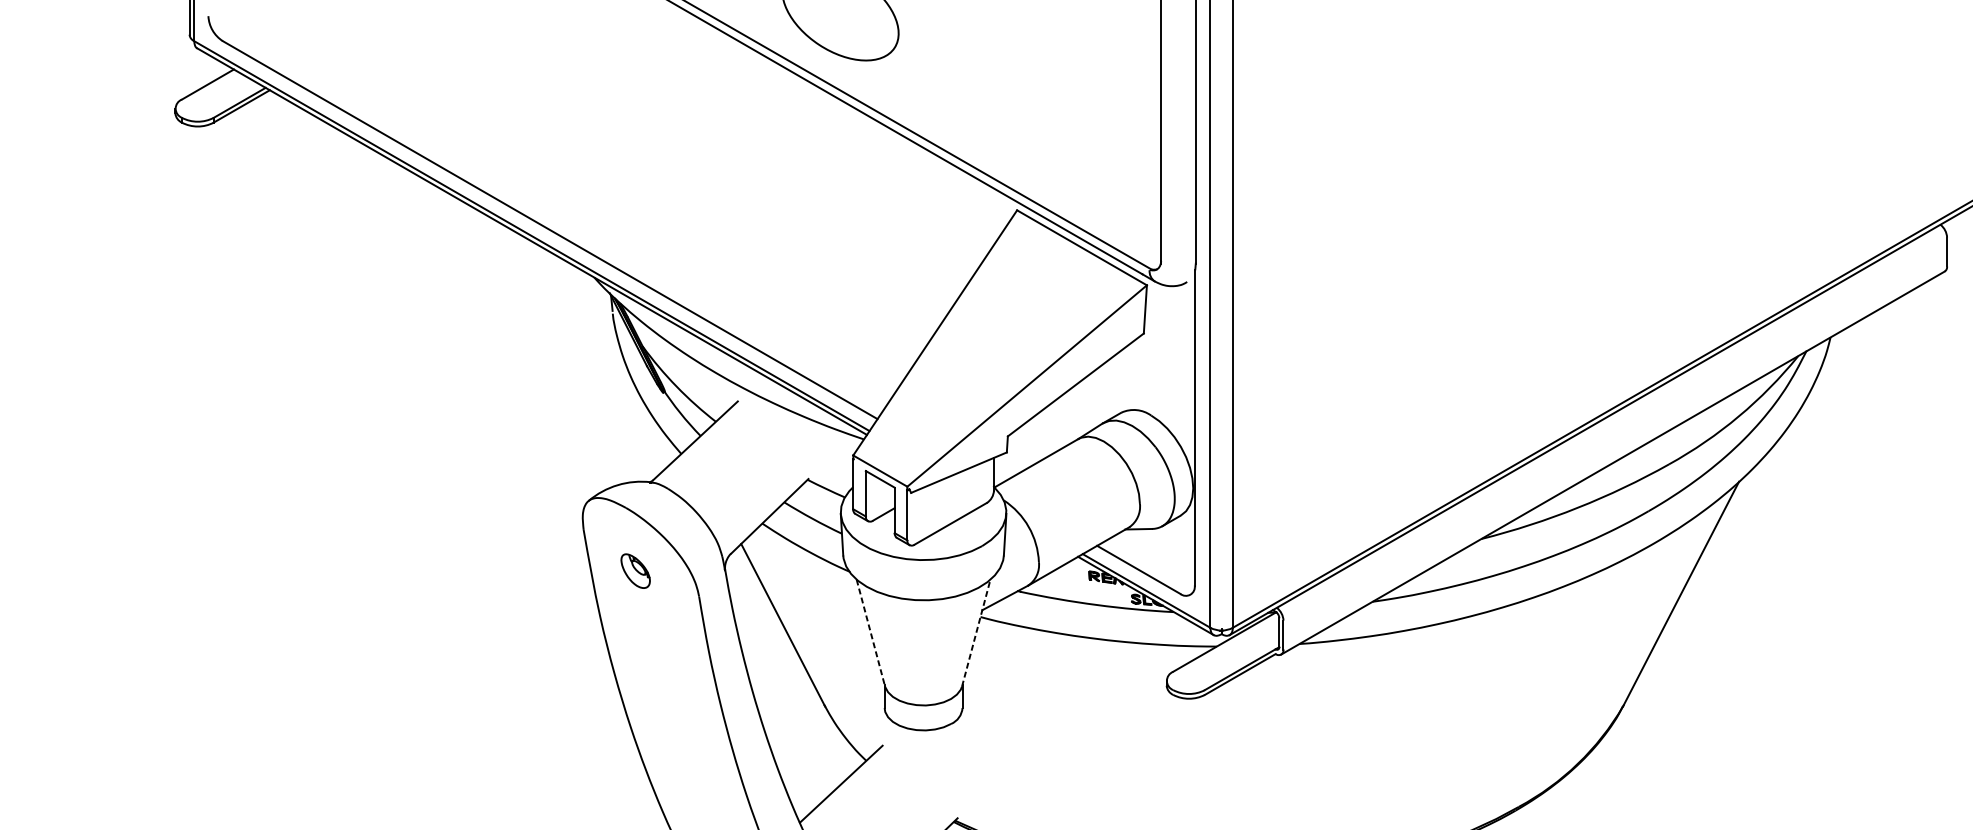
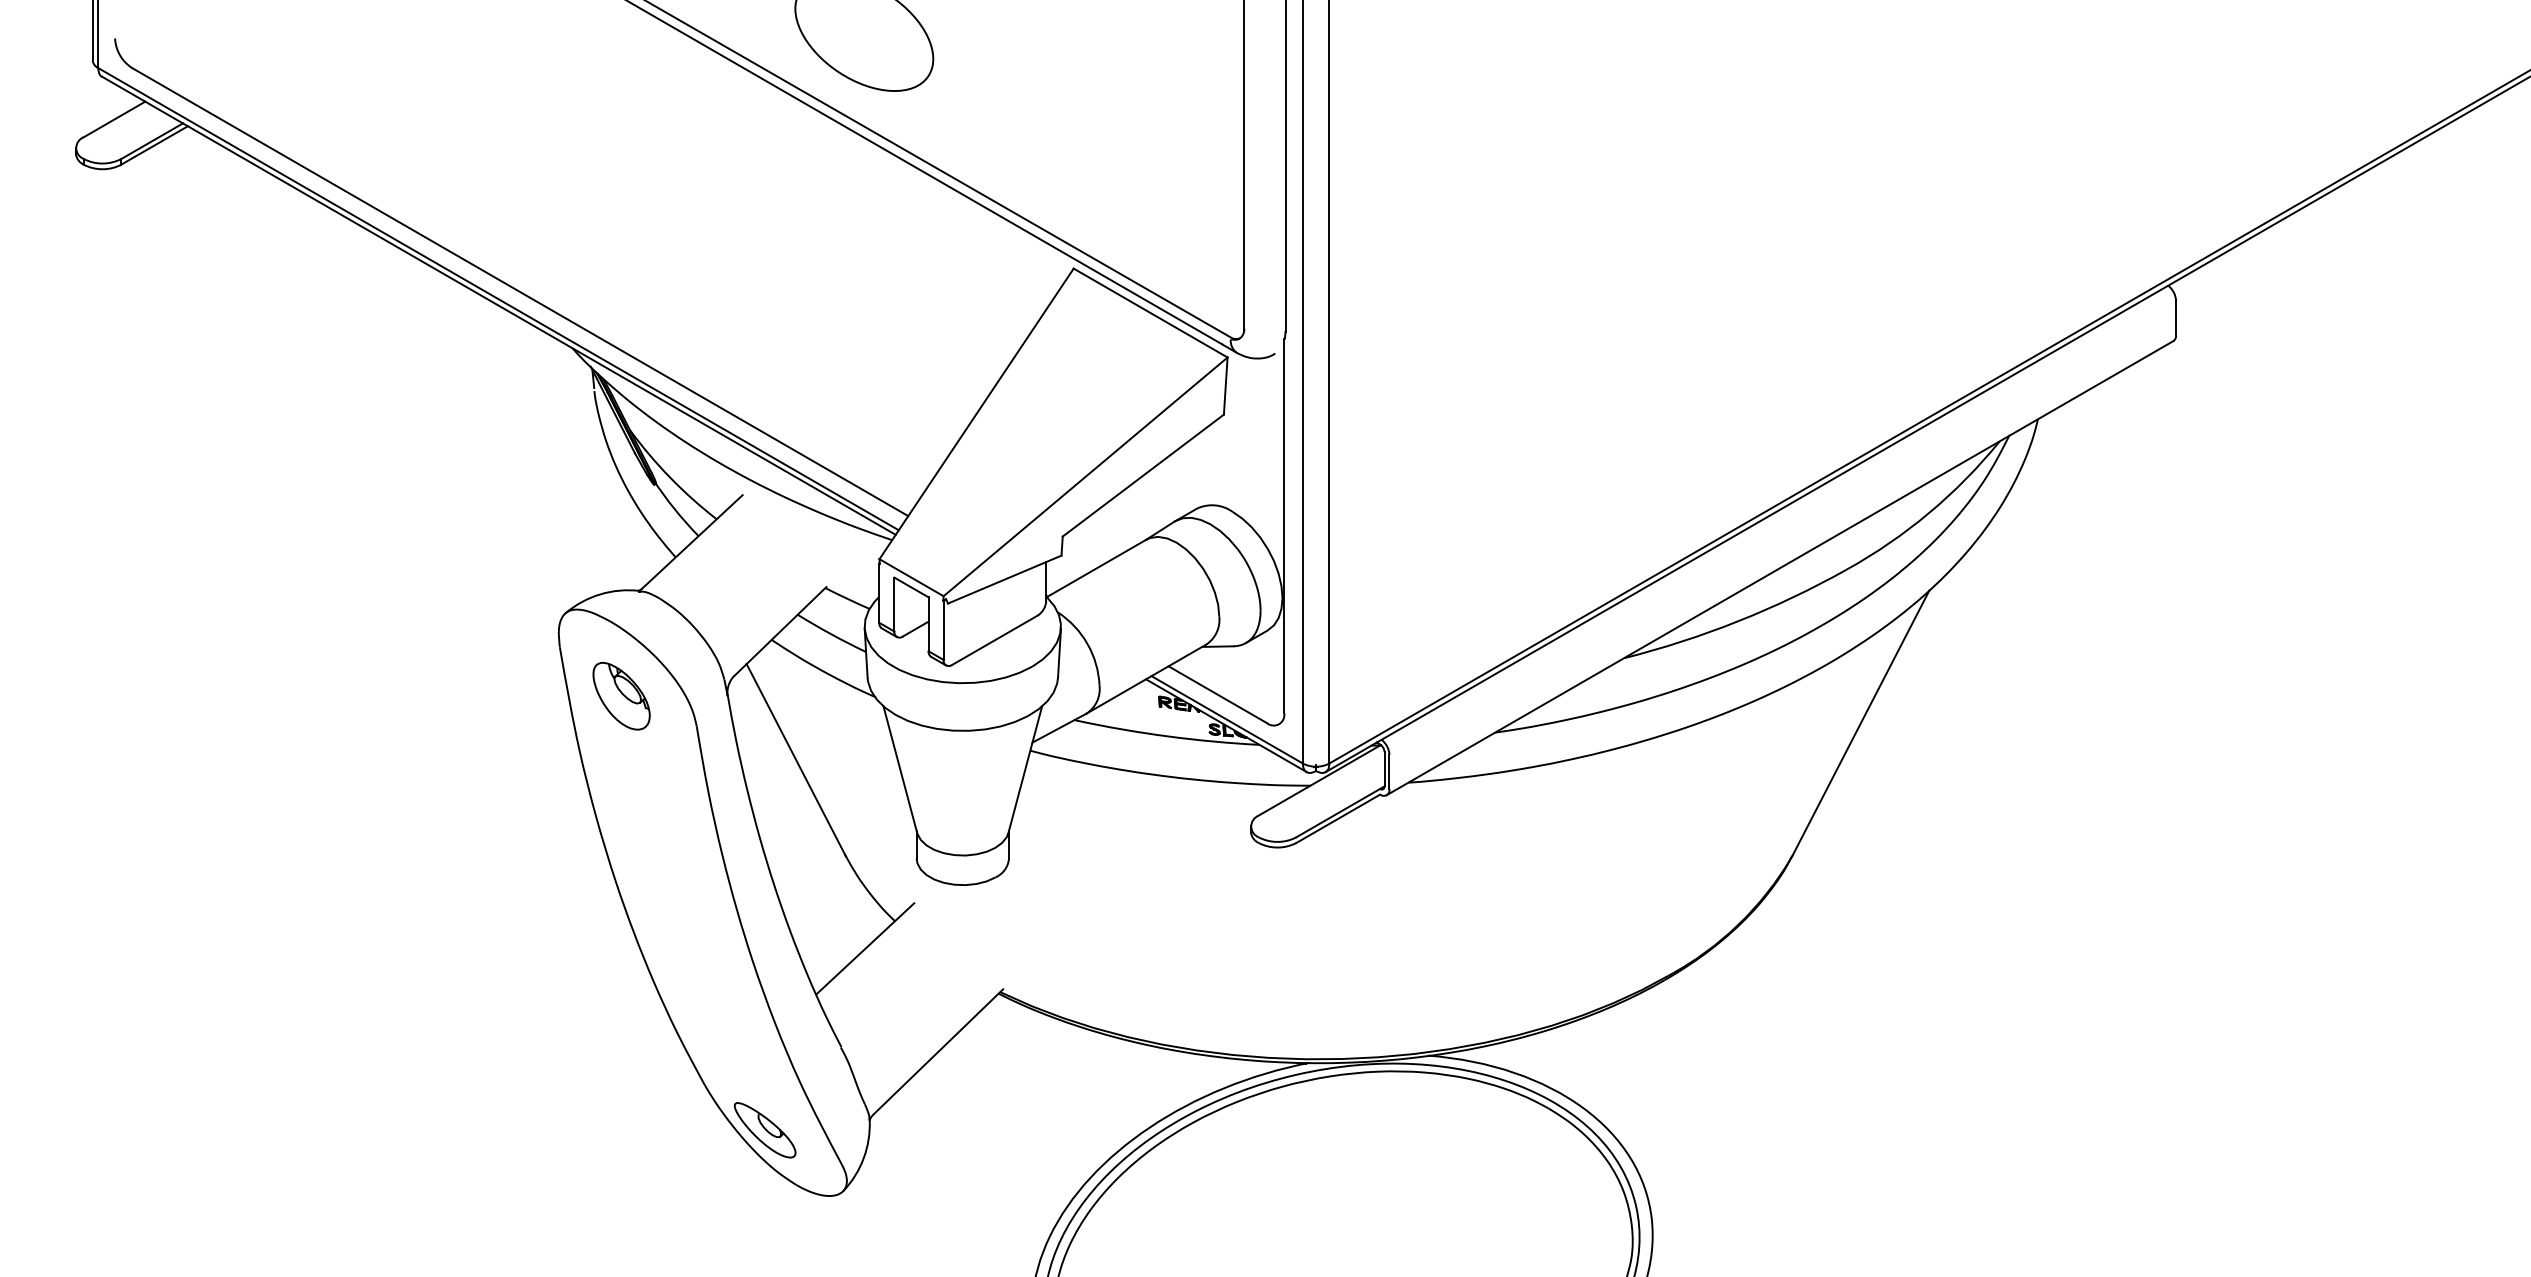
part: (635, 571) -> (621, 696), size x1.67
line: (976, 632) -> (1025, 769), dashed -> solid
line: (871, 633) -> (900, 770), dashed -> solid

